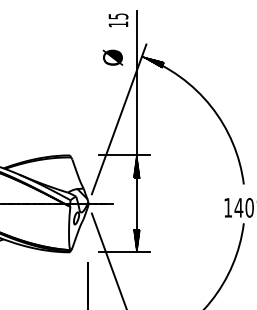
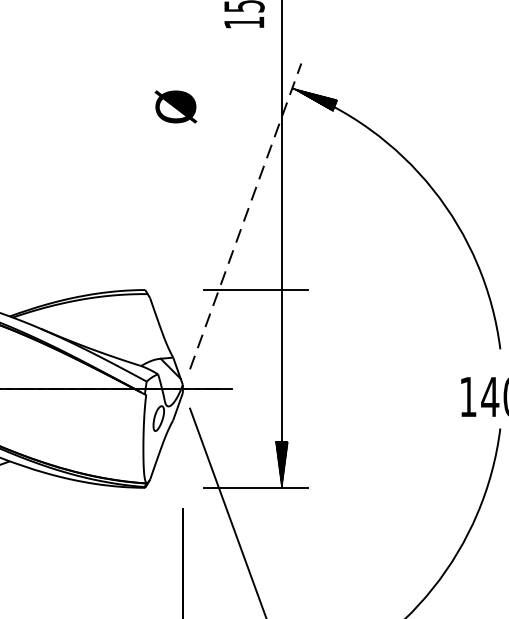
text: (112, 57) -> (174, 106), moved
line: (119, 119) -> (246, 216), solid -> dashed
hatch: (136, 166) -> (281, 312), removed

